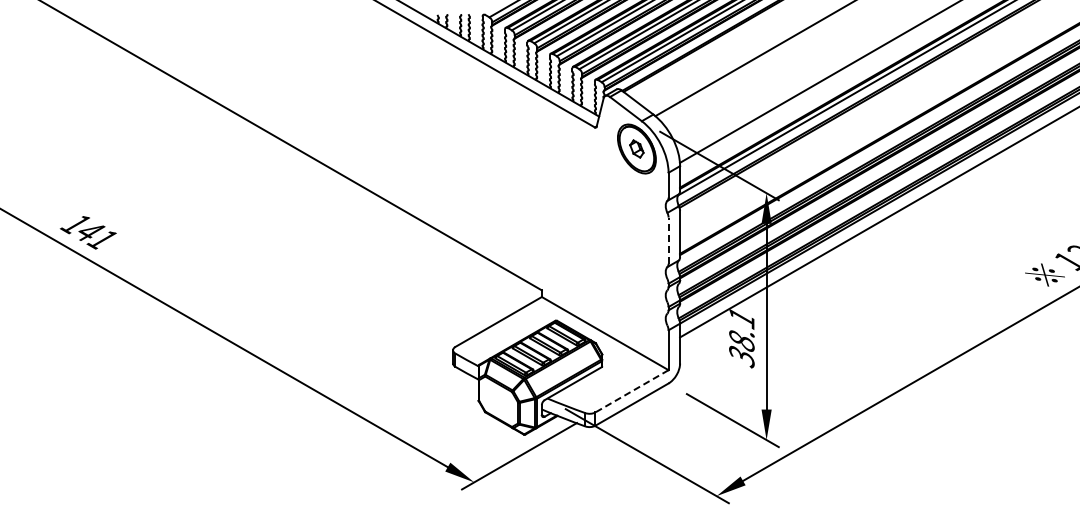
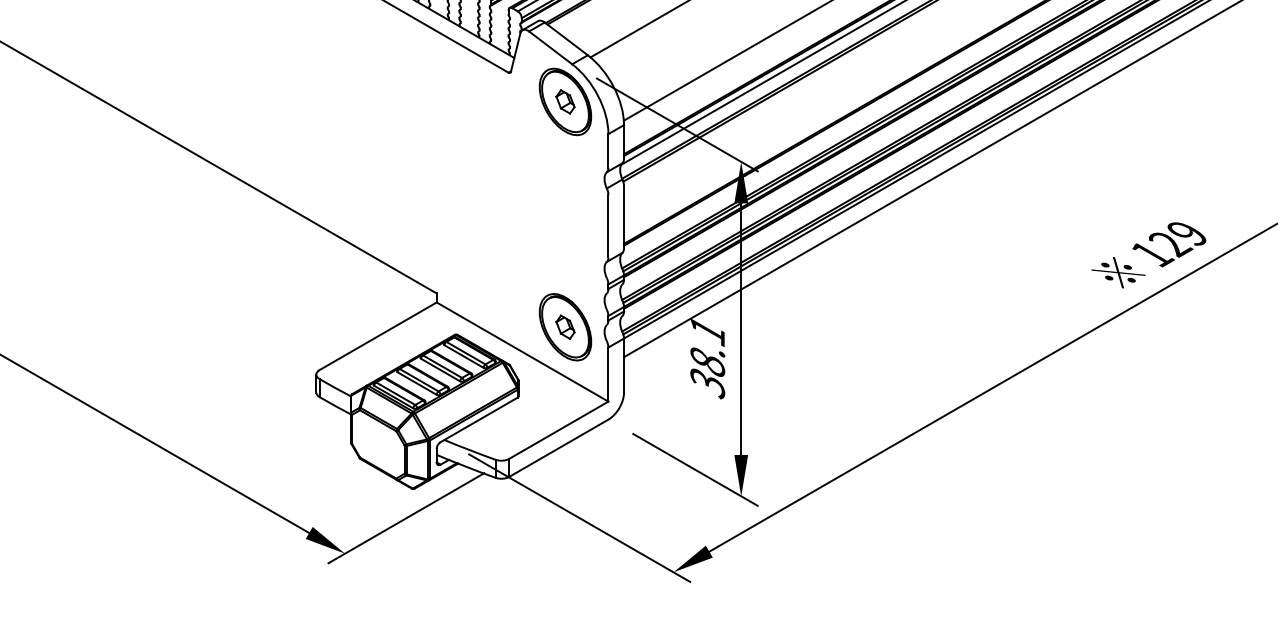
line: (668, 240) -> (608, 225), dashed -> solid
part: (636, 314) -> (564, 326), added
line: (631, 391) -> (558, 430), dashed -> solid

